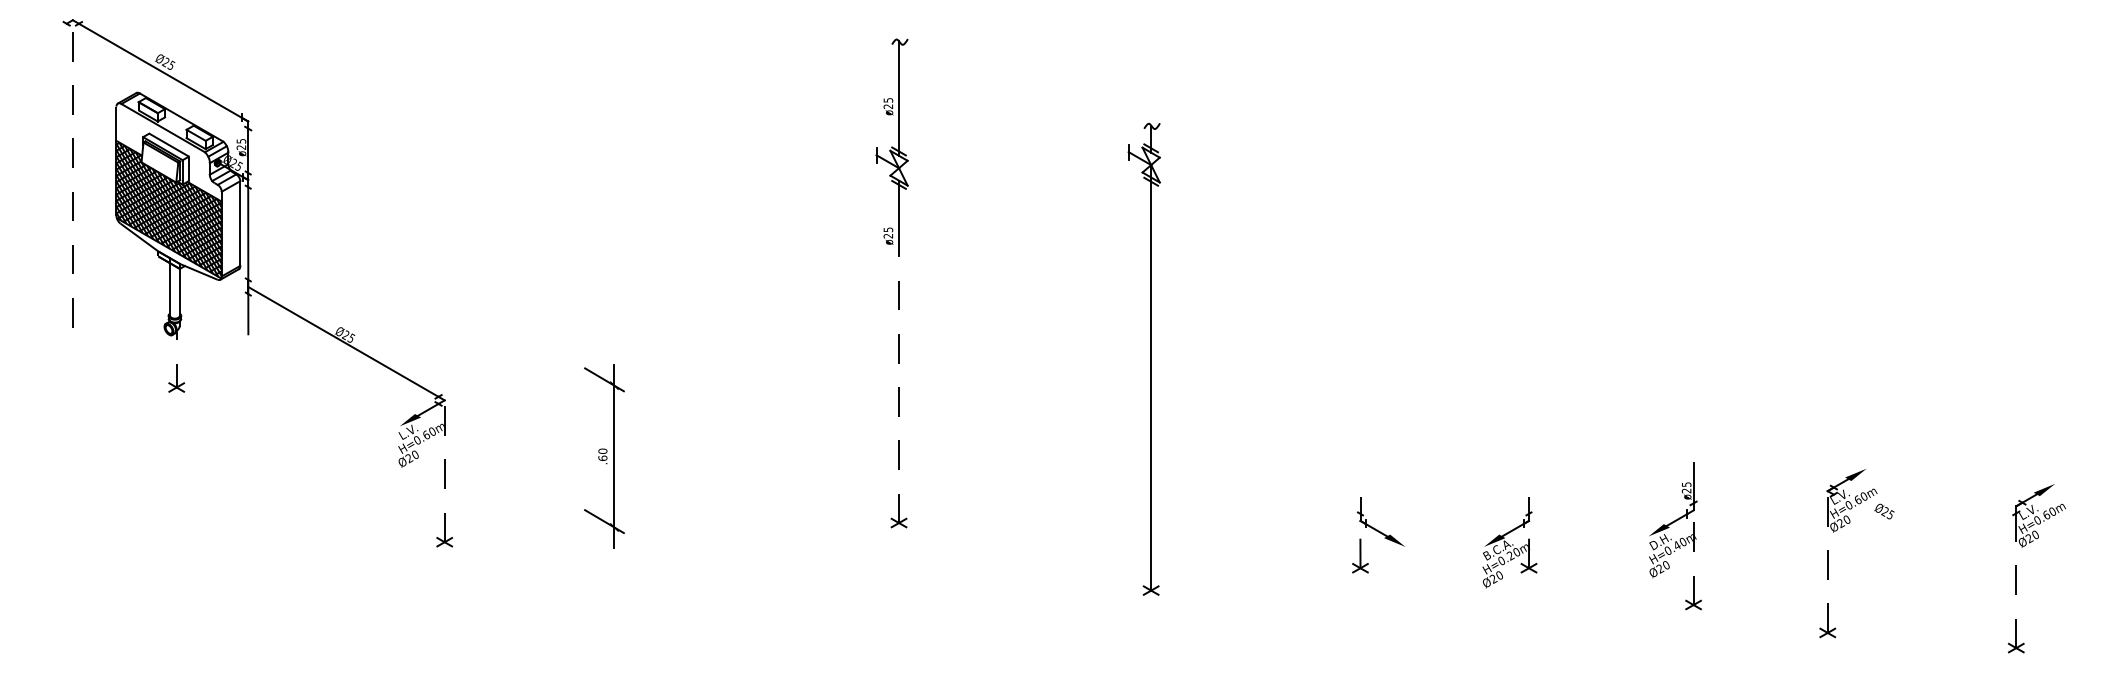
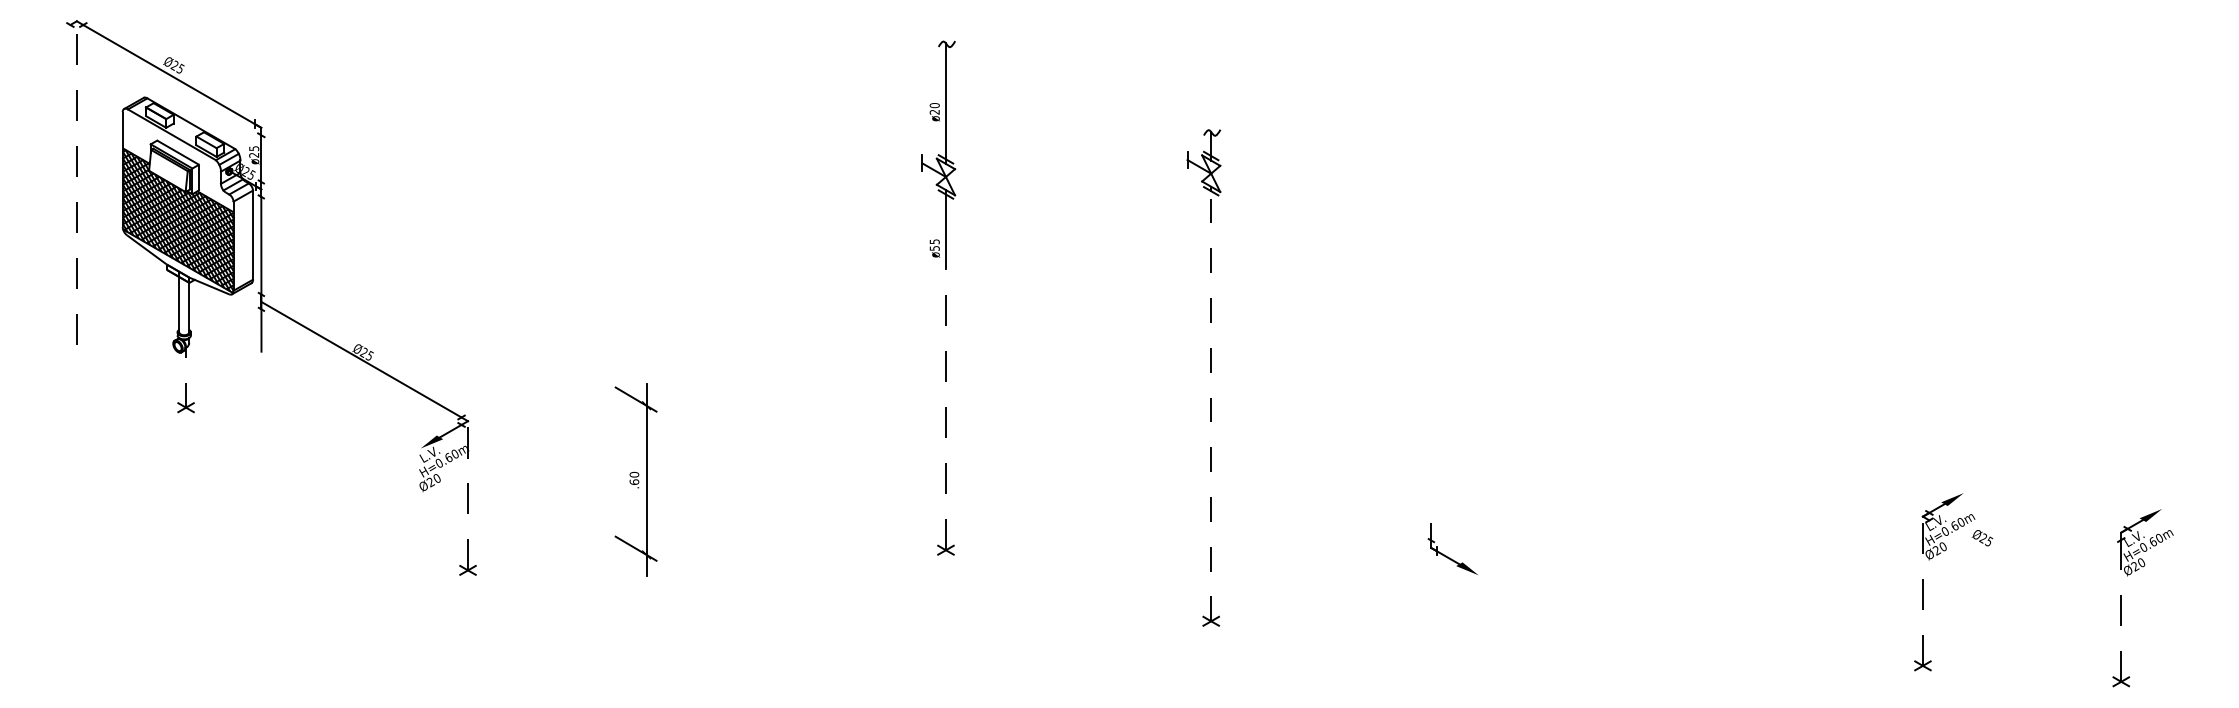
text: (888, 100) -> (934, 105), ø25 -> ø20
text: (888, 236) -> (934, 248), ø25 -> ø55
line: (1151, 377) -> (1211, 397), solid -> dashed
part: (1675, 535) -> (1762, 563), removed
part: (1509, 542) -> (1588, 570), removed
part: (1360, 555) -> (1431, 584), removed

